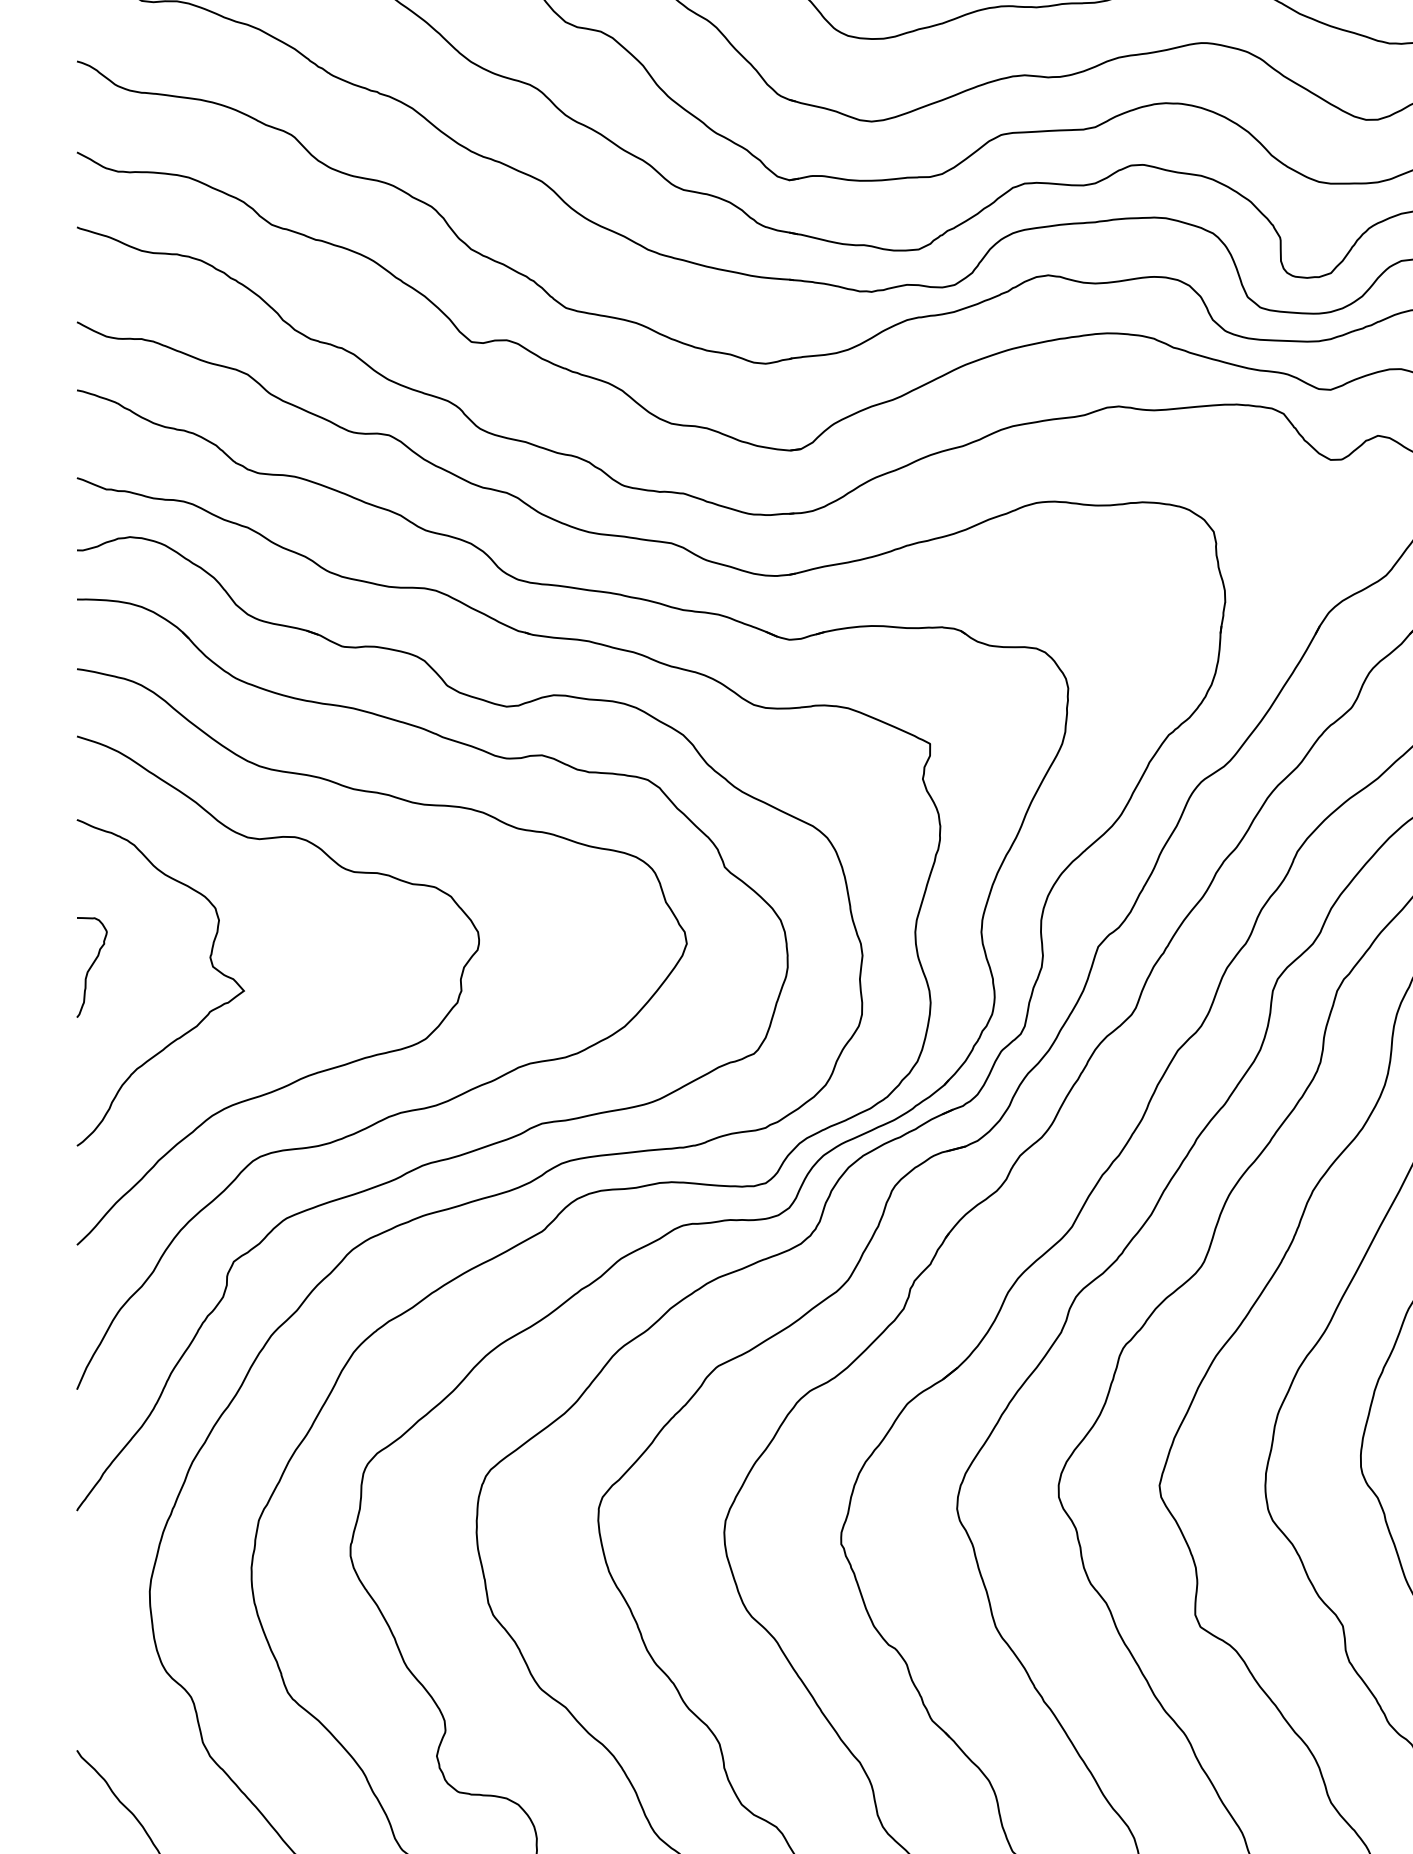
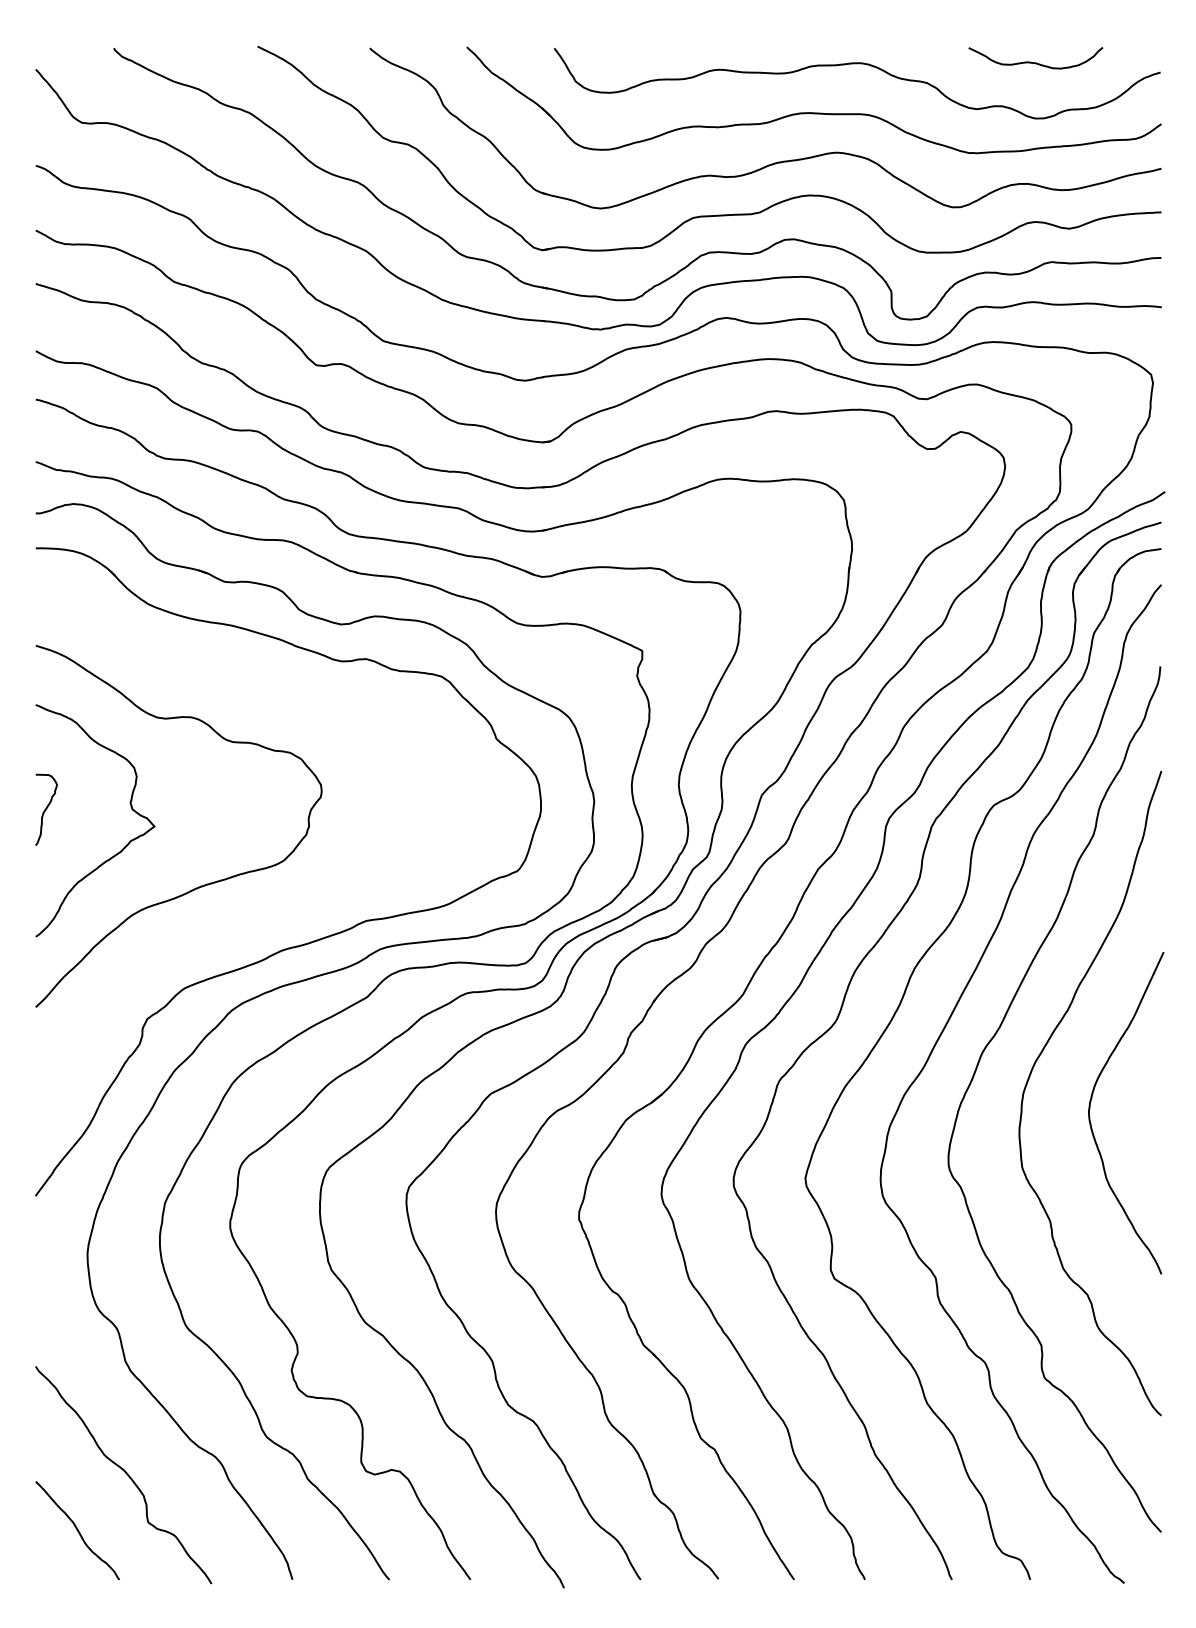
curve: (404, 1110) -> (268, 911), removed

